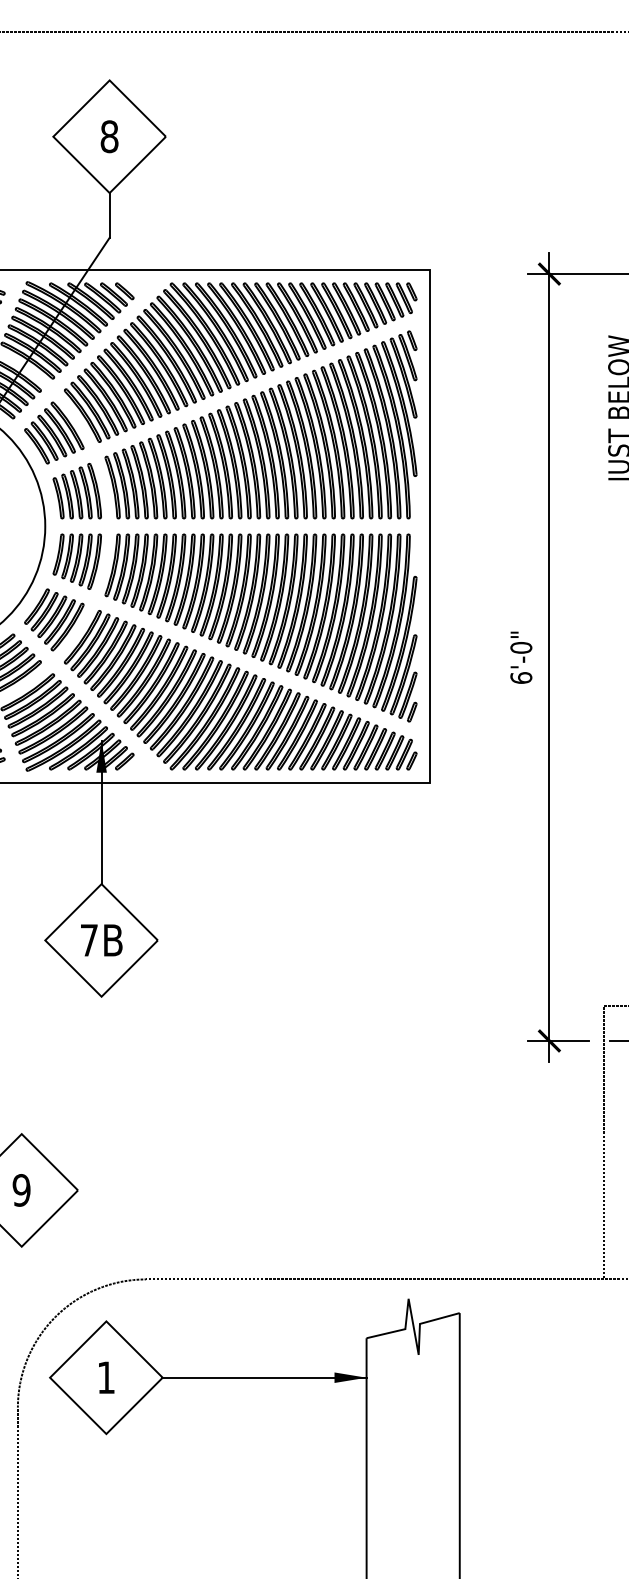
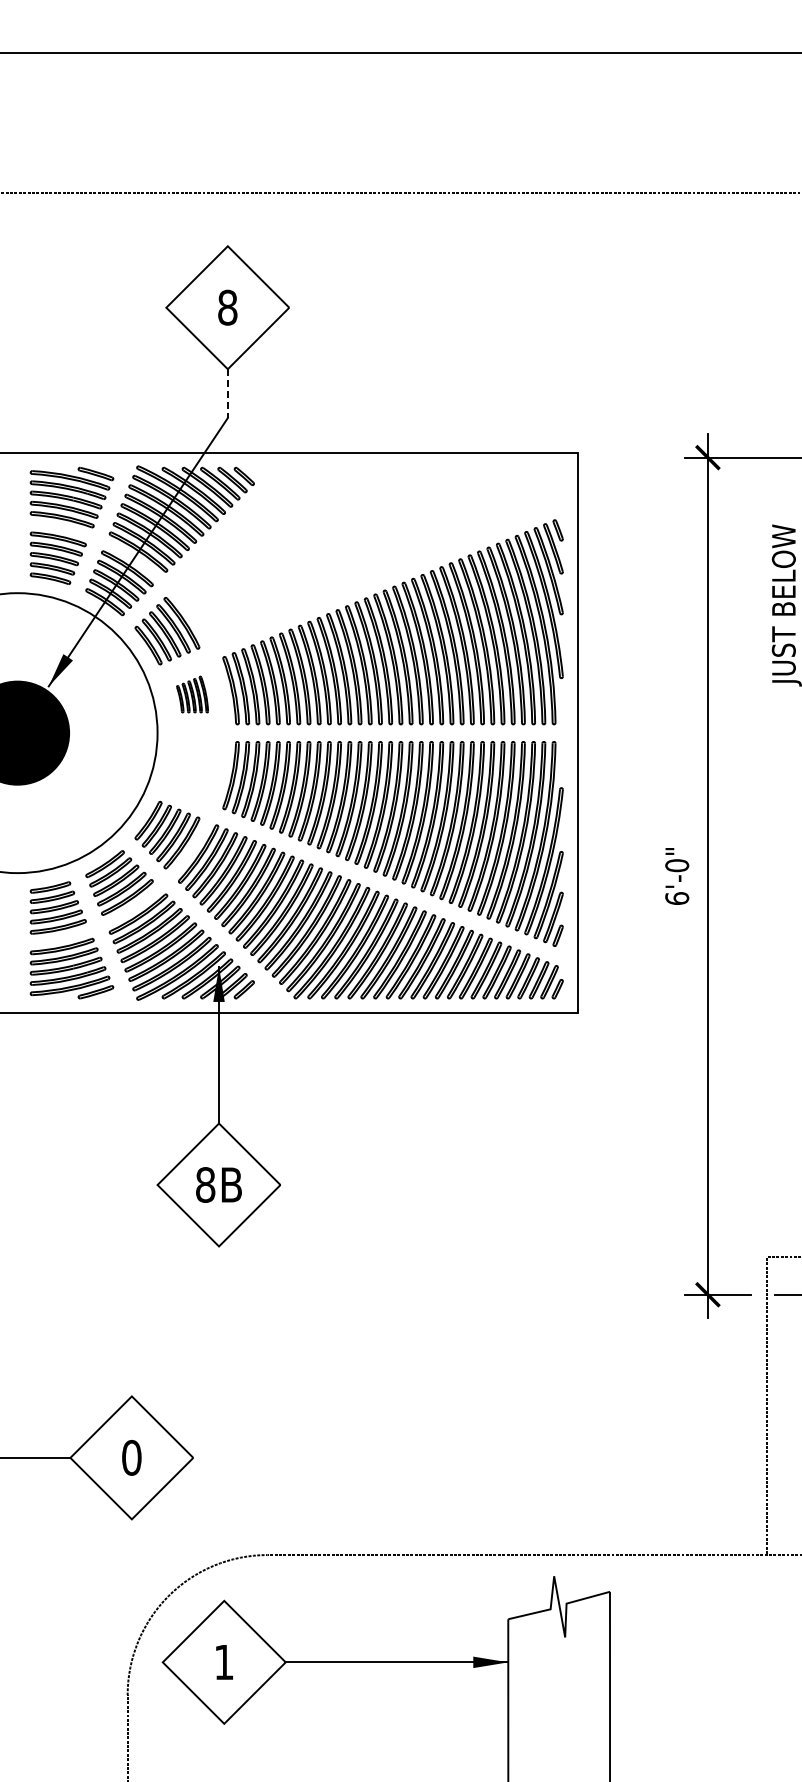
line: (109, 216) -> (227, 394), solid -> dashed
part: (240, 361) -> (370, 553), removed
part: (77, 491) -> (192, 694), size x0.6
part: (77, 561) -> (192, 771), removed
text: (89, 939) -> (205, 1184), 7B -> 8B
text: (21, 1190) -> (131, 1457), 9 -> 0

